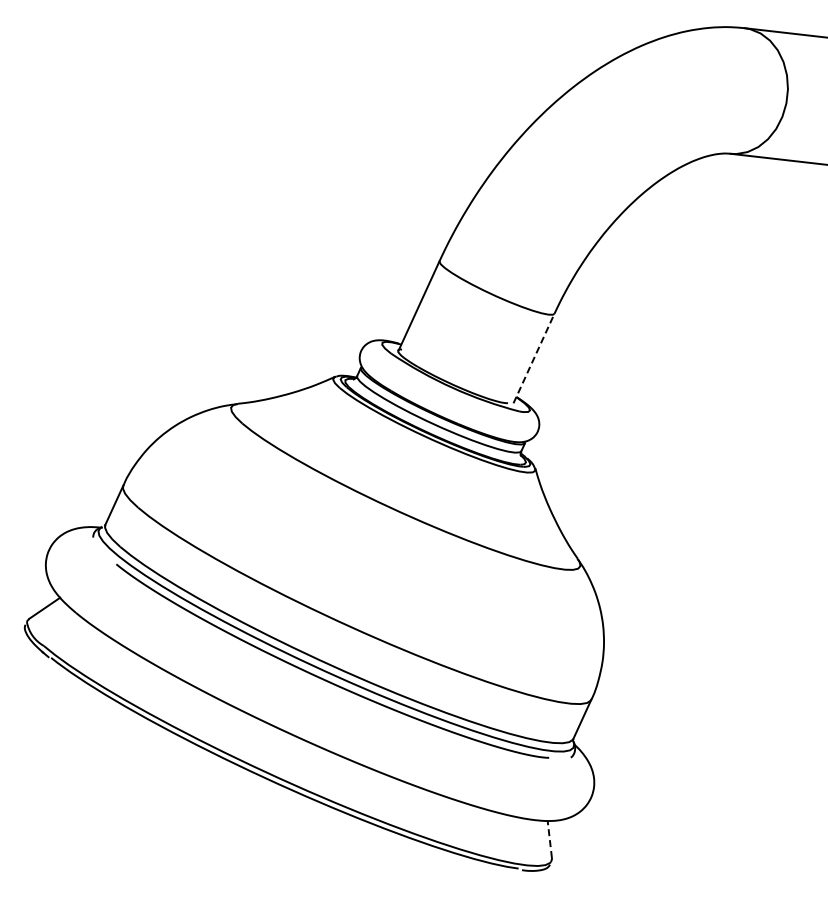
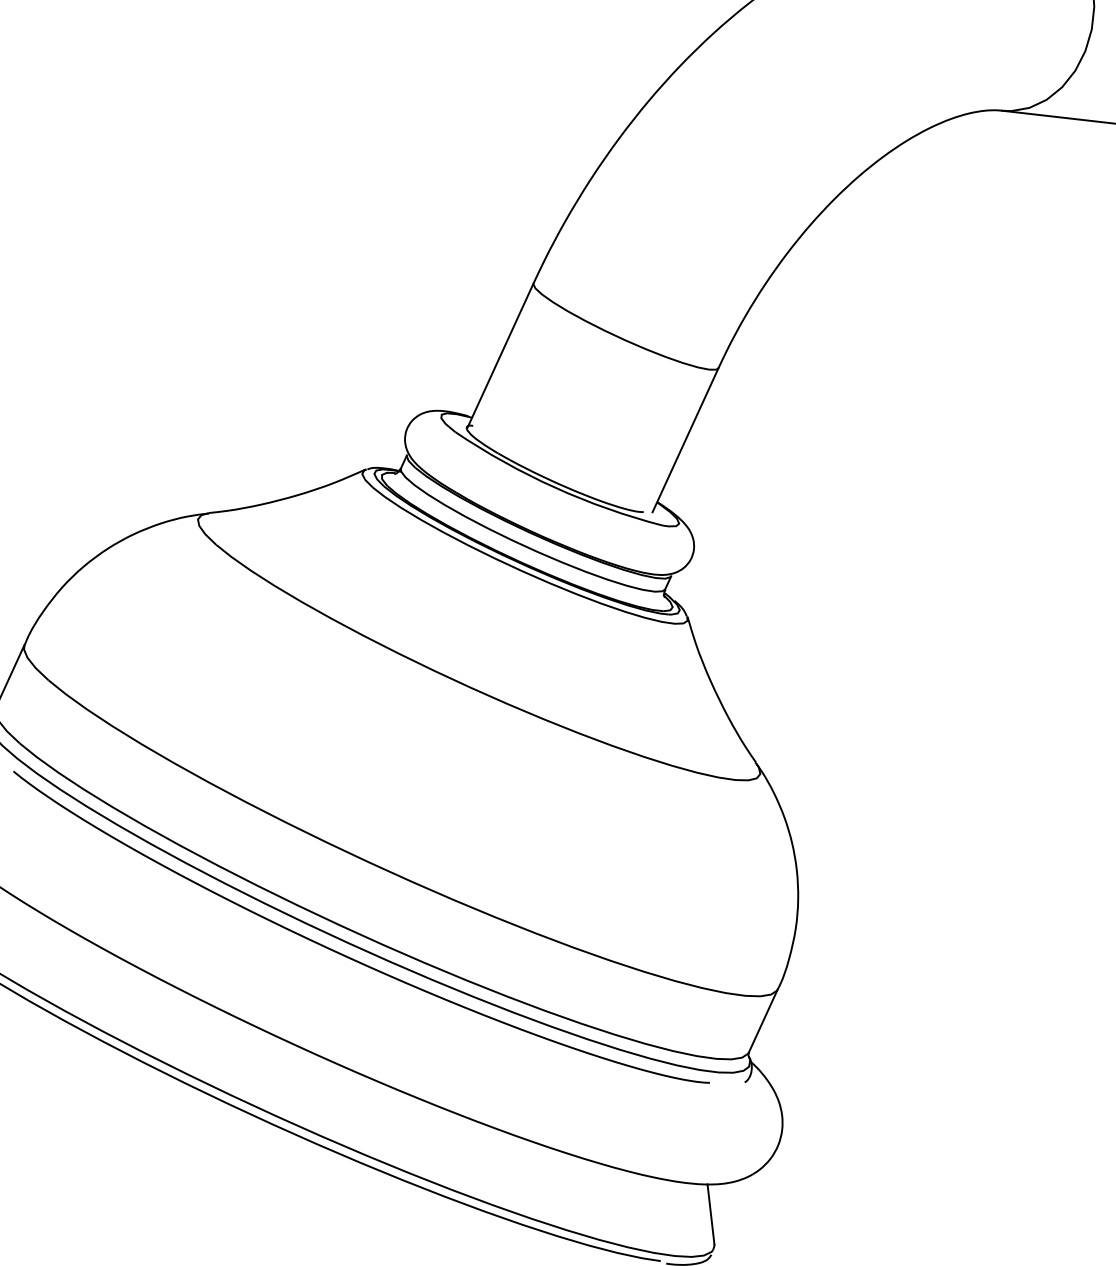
line: (534, 358) -> (686, 440), dashed -> solid
line: (549, 839) -> (710, 1214), dashed -> solid

